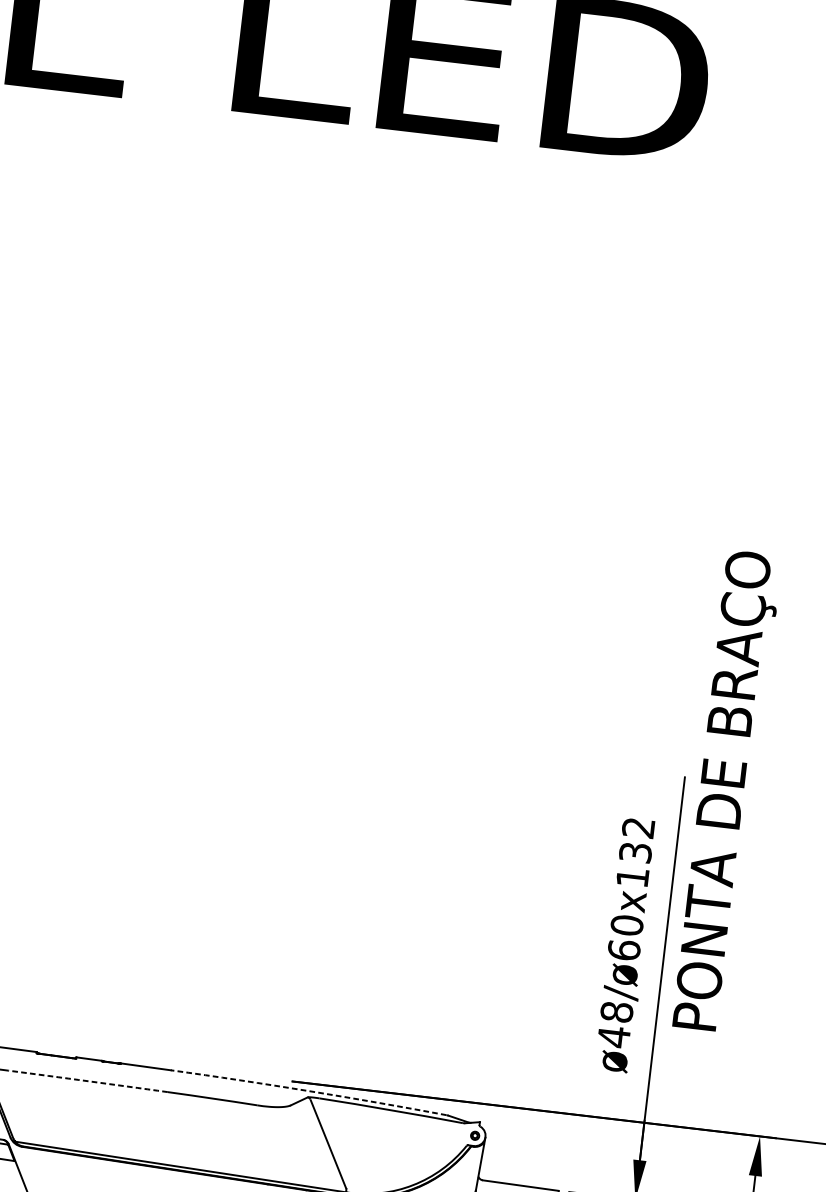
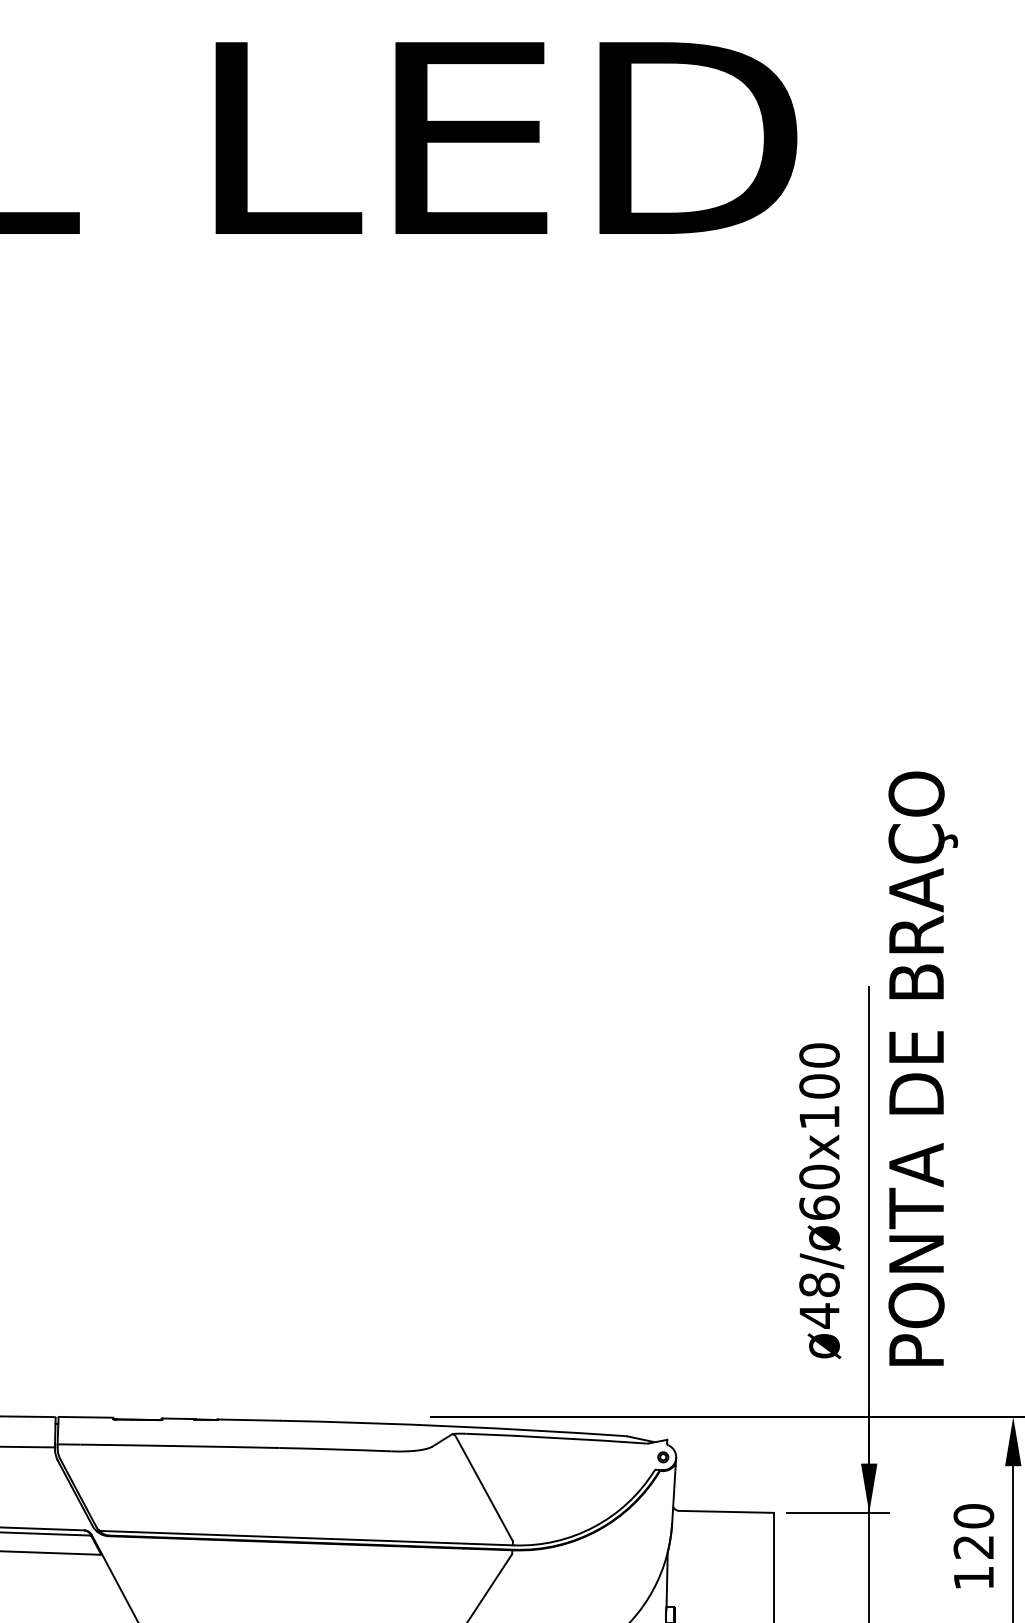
text: (726, 790) -> (922, 1068), moved
text: (637, 839) -> (819, 1070), ø48/ø60x132 -> ø48/ø60x100
arc: (88, 1081) -> (180, 1446), dashed -> solid
arc: (308, 1091) -> (452, 1426), dashed -> solid

